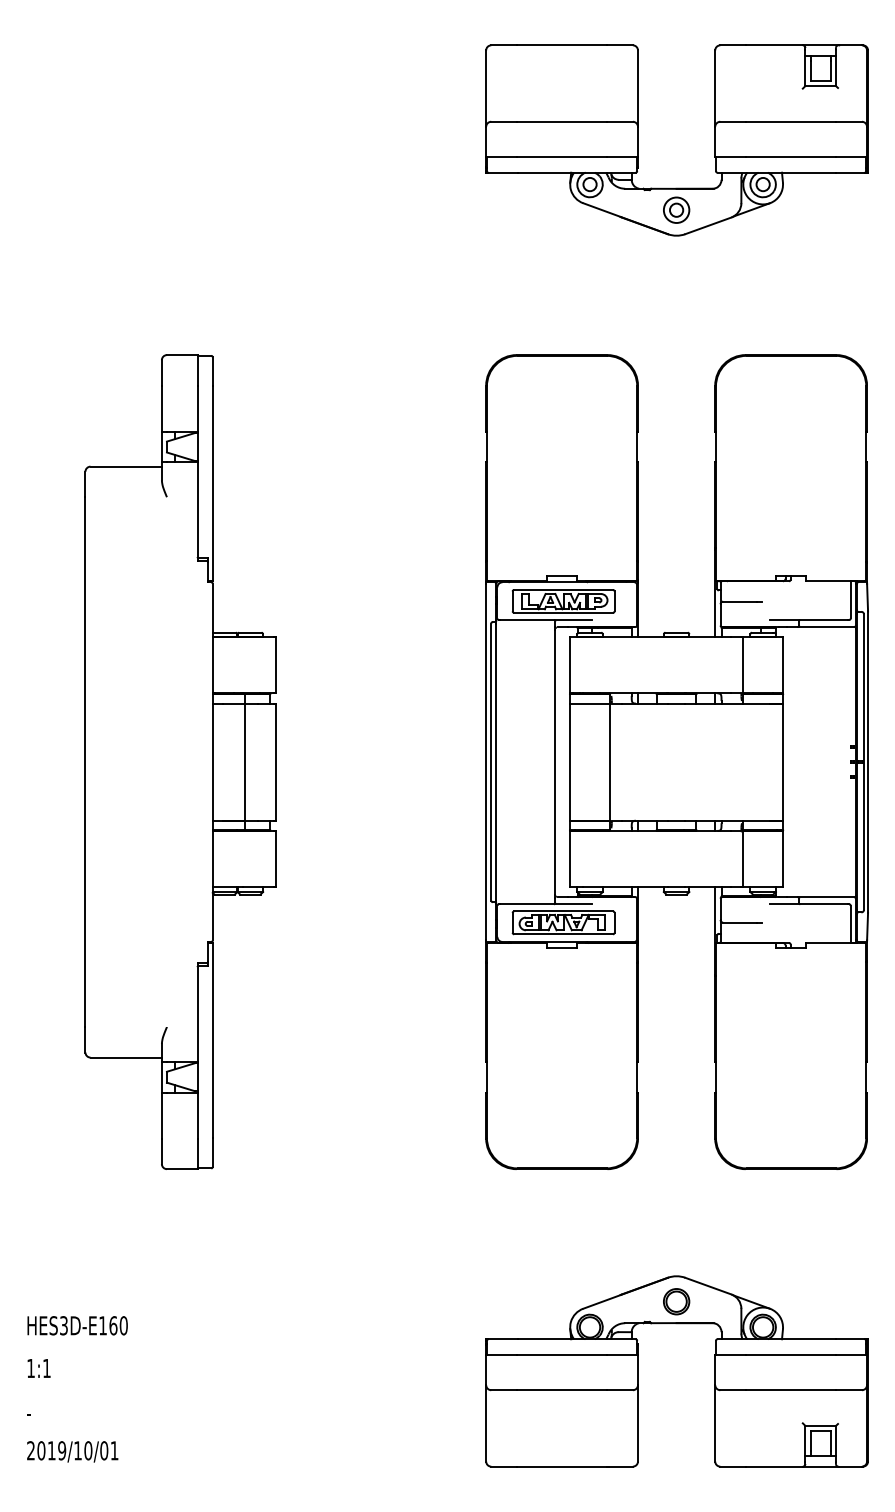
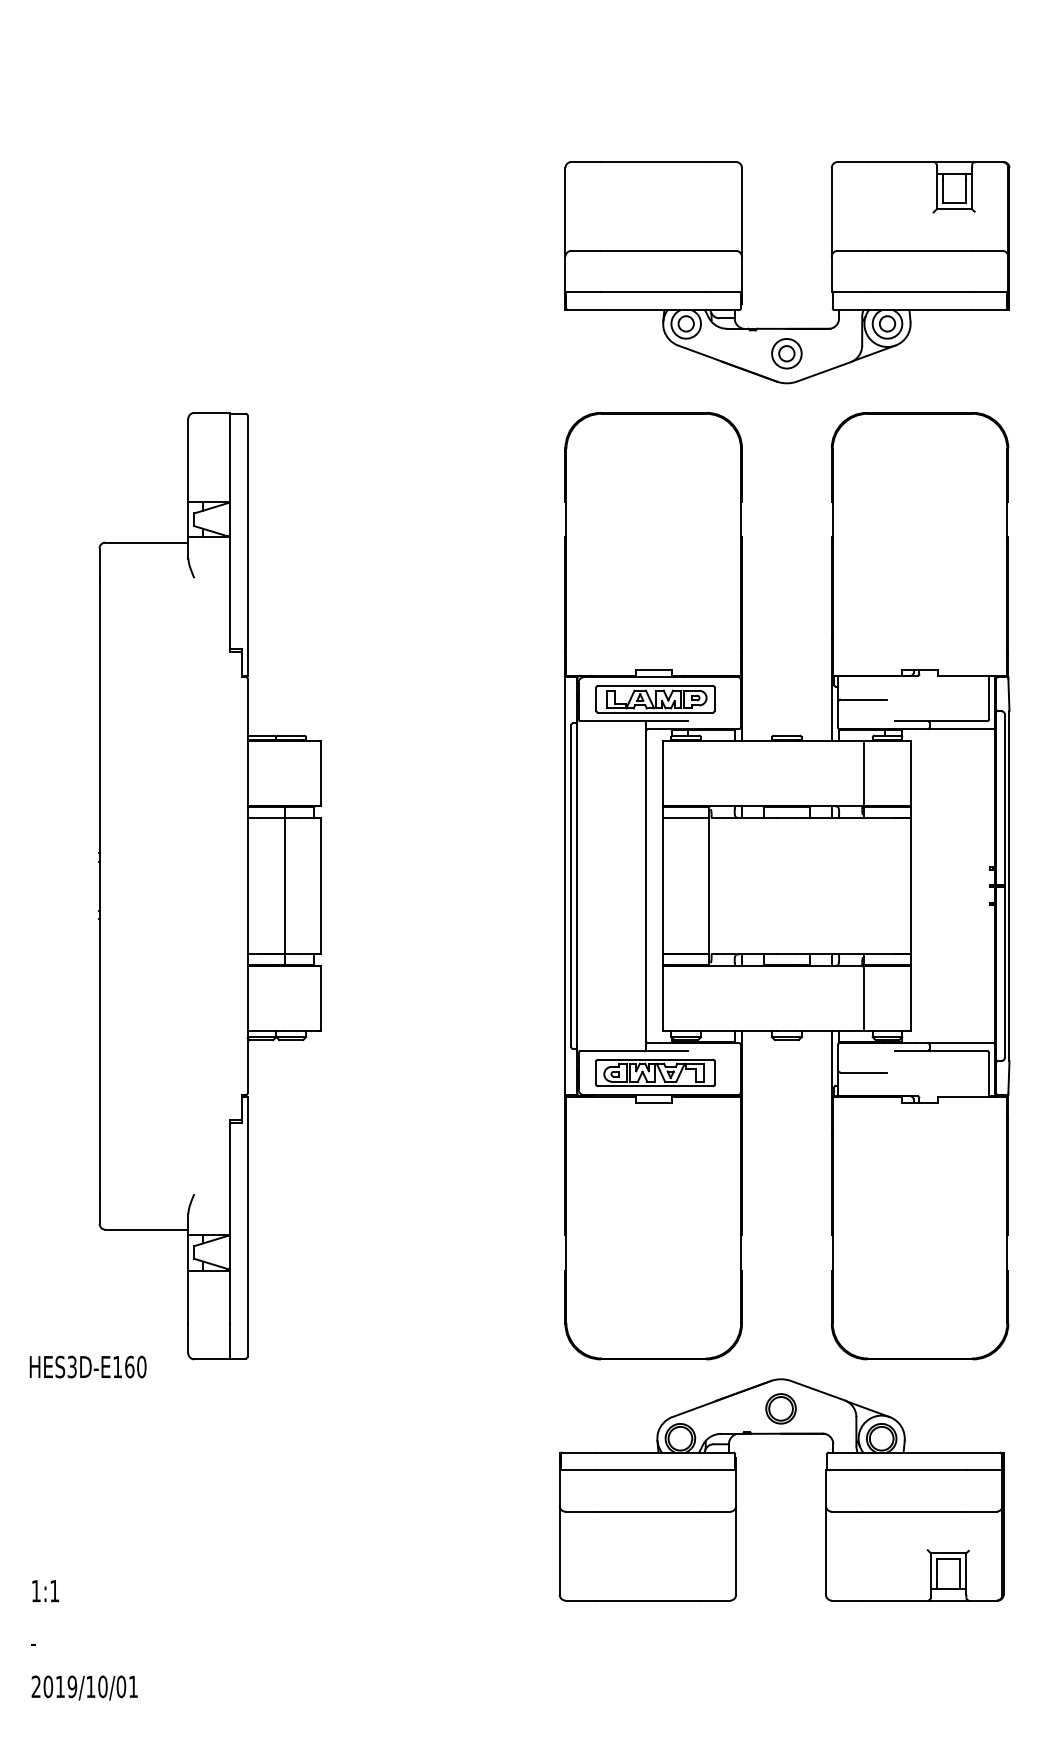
part: (638, 140) -> (742, 272), moved
text: (77, 1325) -> (87, 1366), moved
part: (638, 1371) -> (736, 1489), moved

